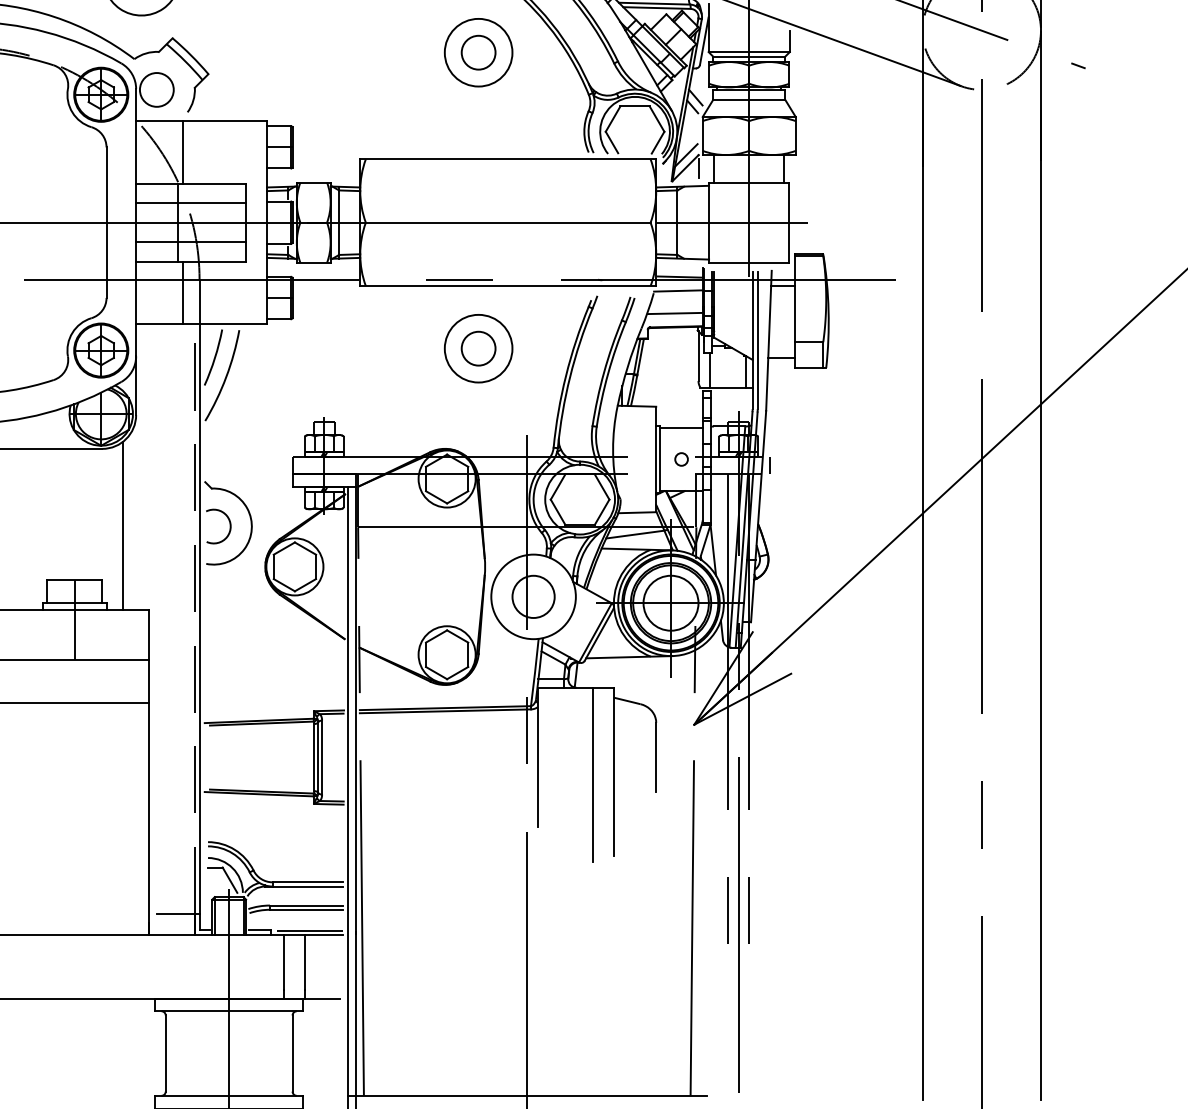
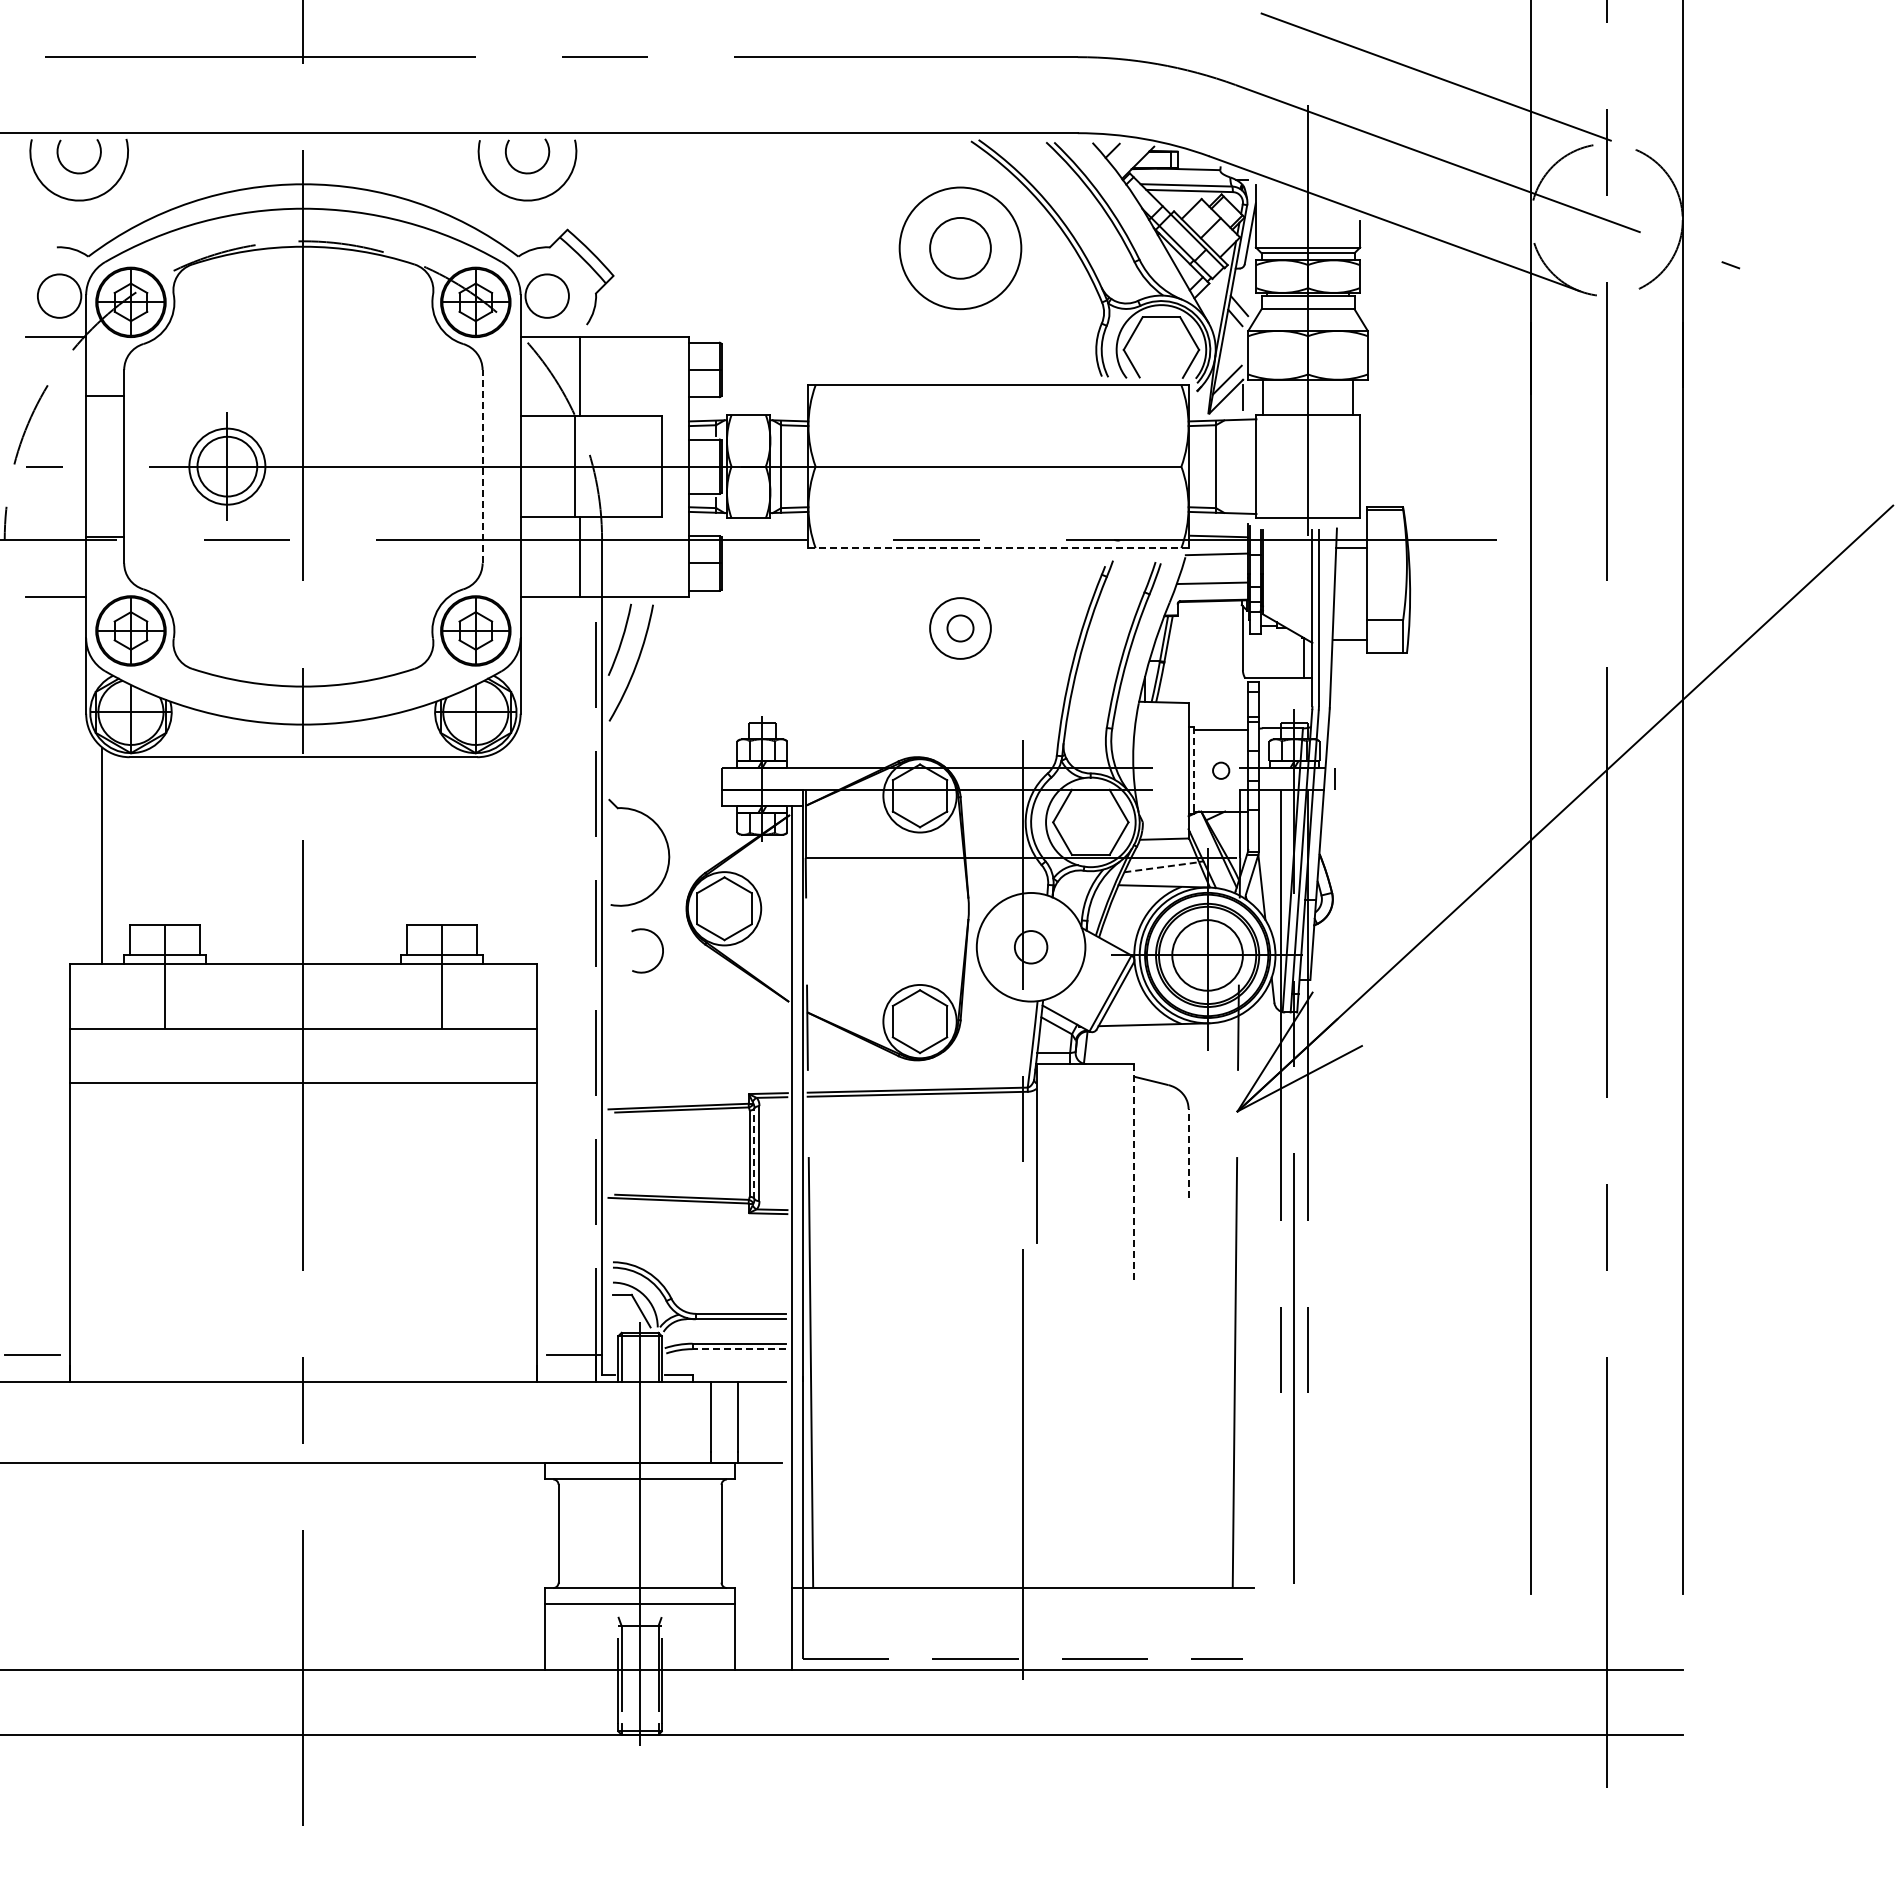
circle: (478, 52) -> (960, 247), size x1.4
circle: (478, 52) -> (960, 248), size x1.4
line: (190, 203) -> (590, 441), removed
line: (106, 222) -> (482, 466), solid -> dashed
line: (731, 222) -> (1285, 466), removed
line: (190, 242) -> (590, 491), removed
line: (508, 286) -> (998, 548), solid -> dashed
circle: (478, 348) -> (960, 628), size x0.6
circle: (478, 348) -> (960, 628), size x0.7
line: (709, 369) -> (1257, 655), removed
line: (660, 460) -> (1194, 771), solid -> dashed
arc: (229, 523) -> (661, 947), moved
line: (123, 525) -> (504, 855), removed
line: (635, 534) -> (1161, 867), solid -> dashed
circle: (533, 597) -> (1031, 947), size x0.6
line: (318, 757) -> (754, 1153), solid -> dashed
line: (656, 757) -> (1188, 1153), solid -> dashed
line: (614, 771) -> (1134, 1171), solid -> dashed
line: (593, 774) -> (1107, 1175), removed
line: (306, 910) -> (739, 1349), solid -> dashed
line: (309, 931) -> (743, 1376), removed

